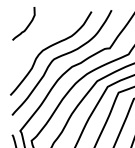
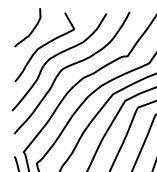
curve: (38, 39) -> (44, 46), added

